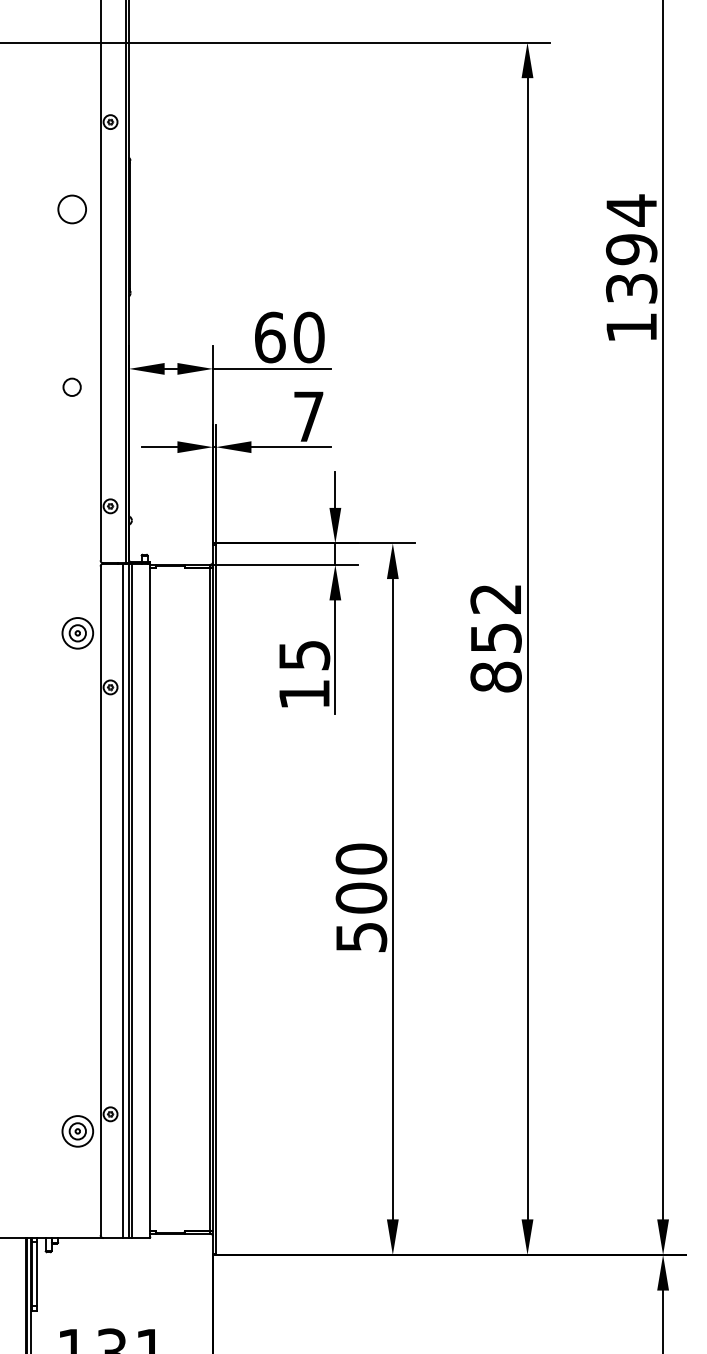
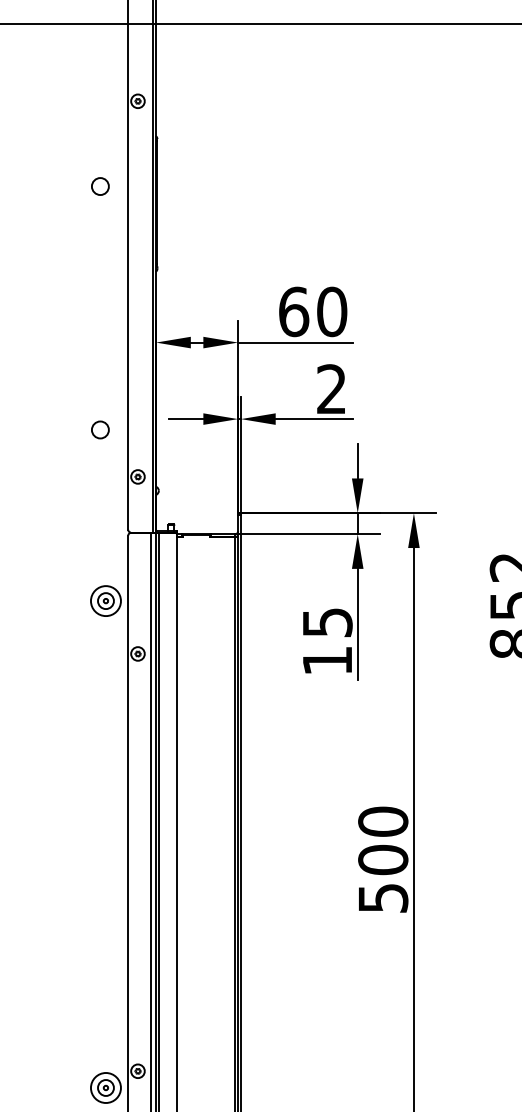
circle: (71, 208) -> (99, 185), size x0.62
circle: (71, 386) -> (99, 429), moved
text: (308, 416) -> (331, 389), 7 -> 2

